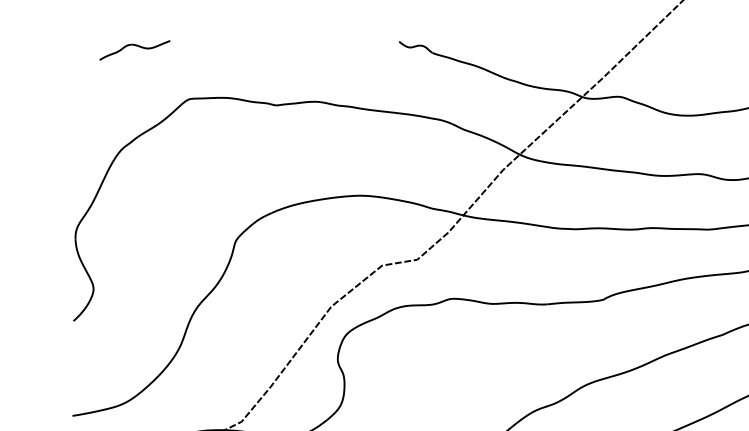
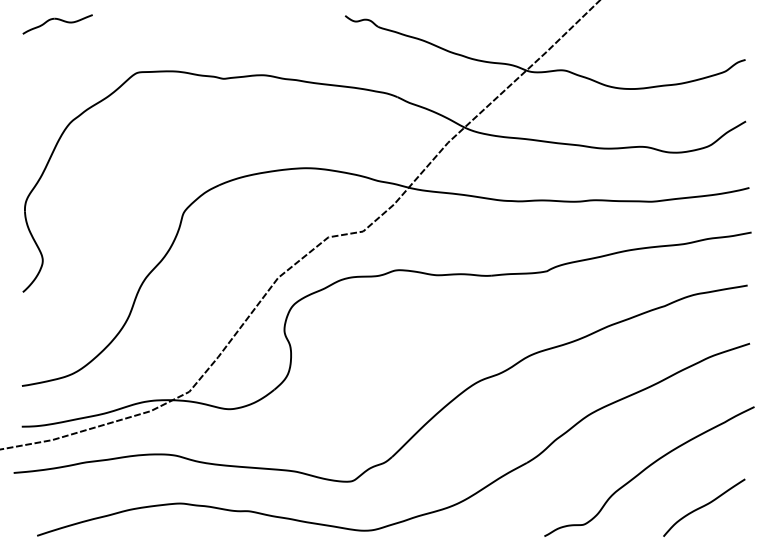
part: (134, 50) -> (57, 24), moved

